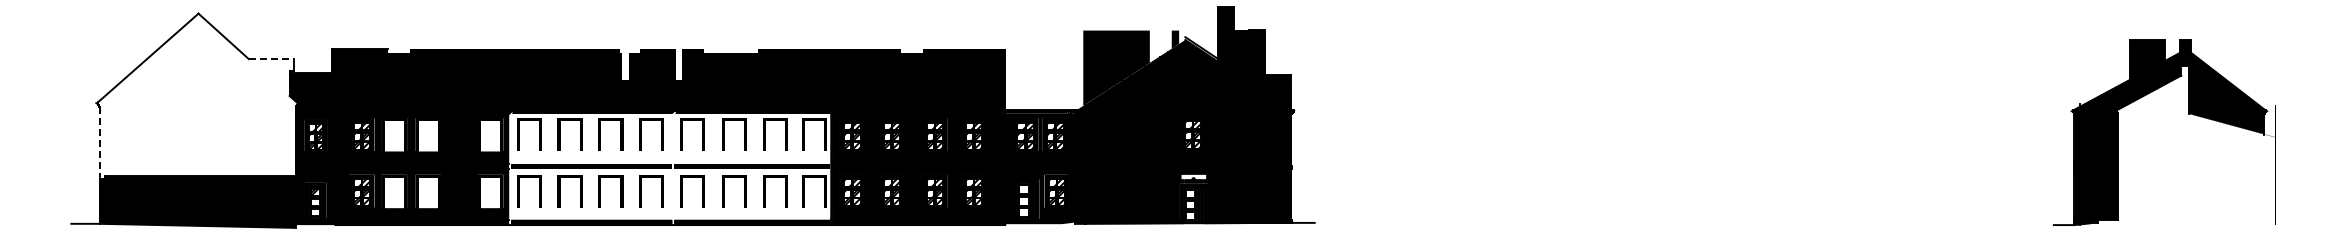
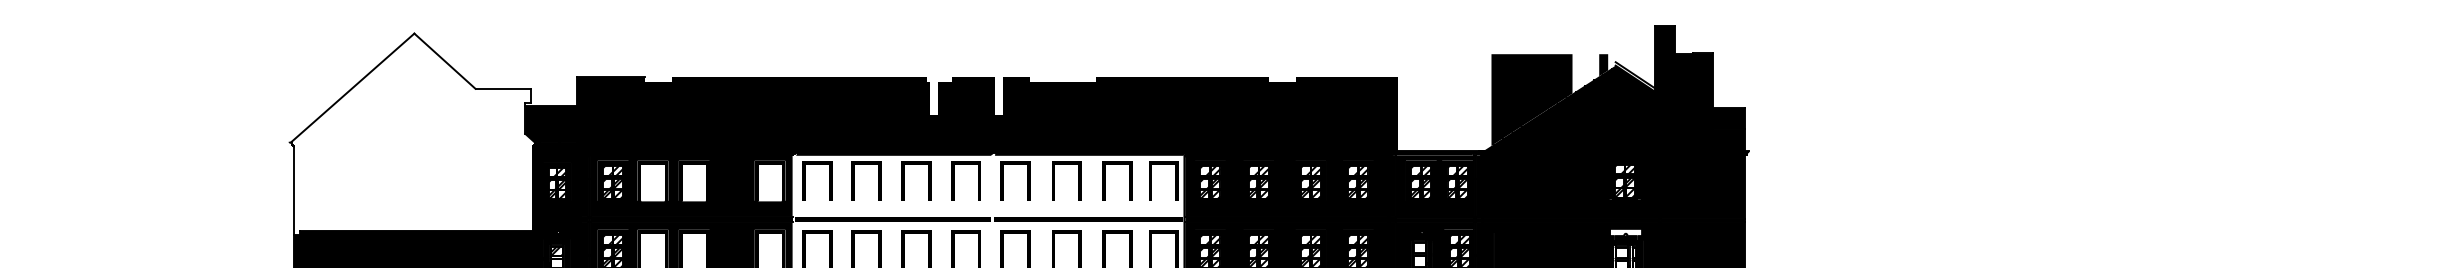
line: (271, 59) -> (503, 89), dashed -> solid
line: (99, 143) -> (293, 191), dashed -> solid

